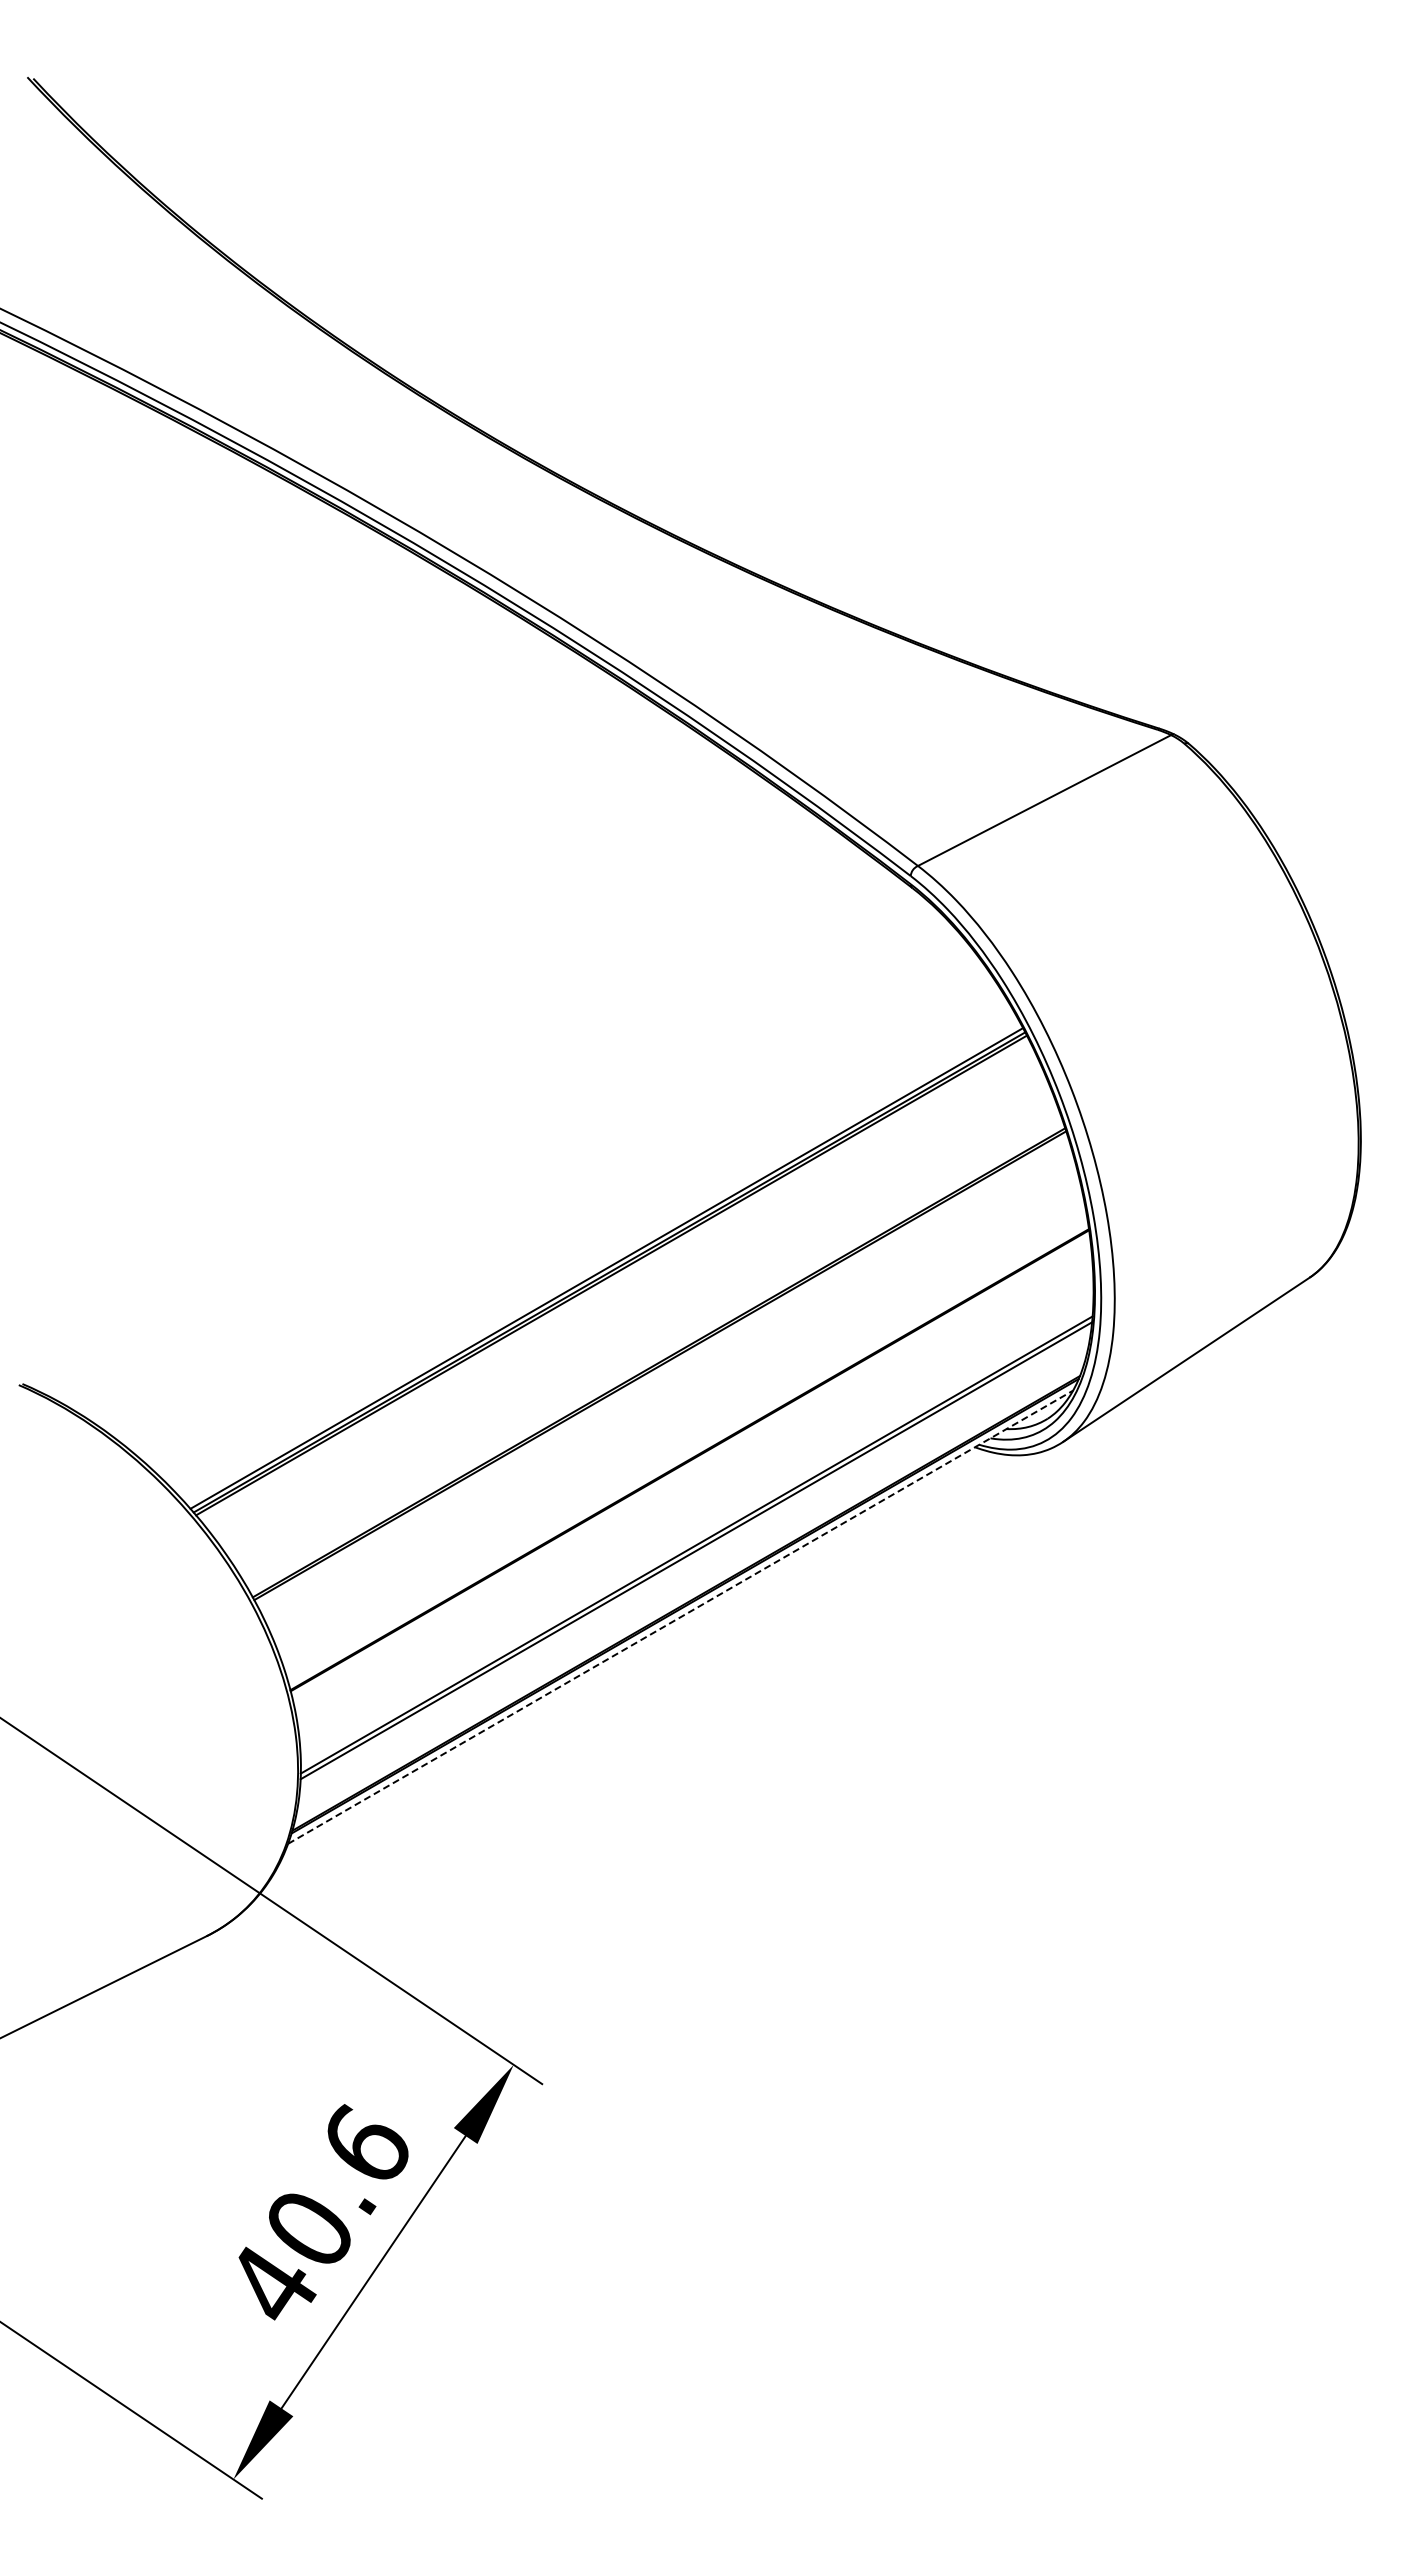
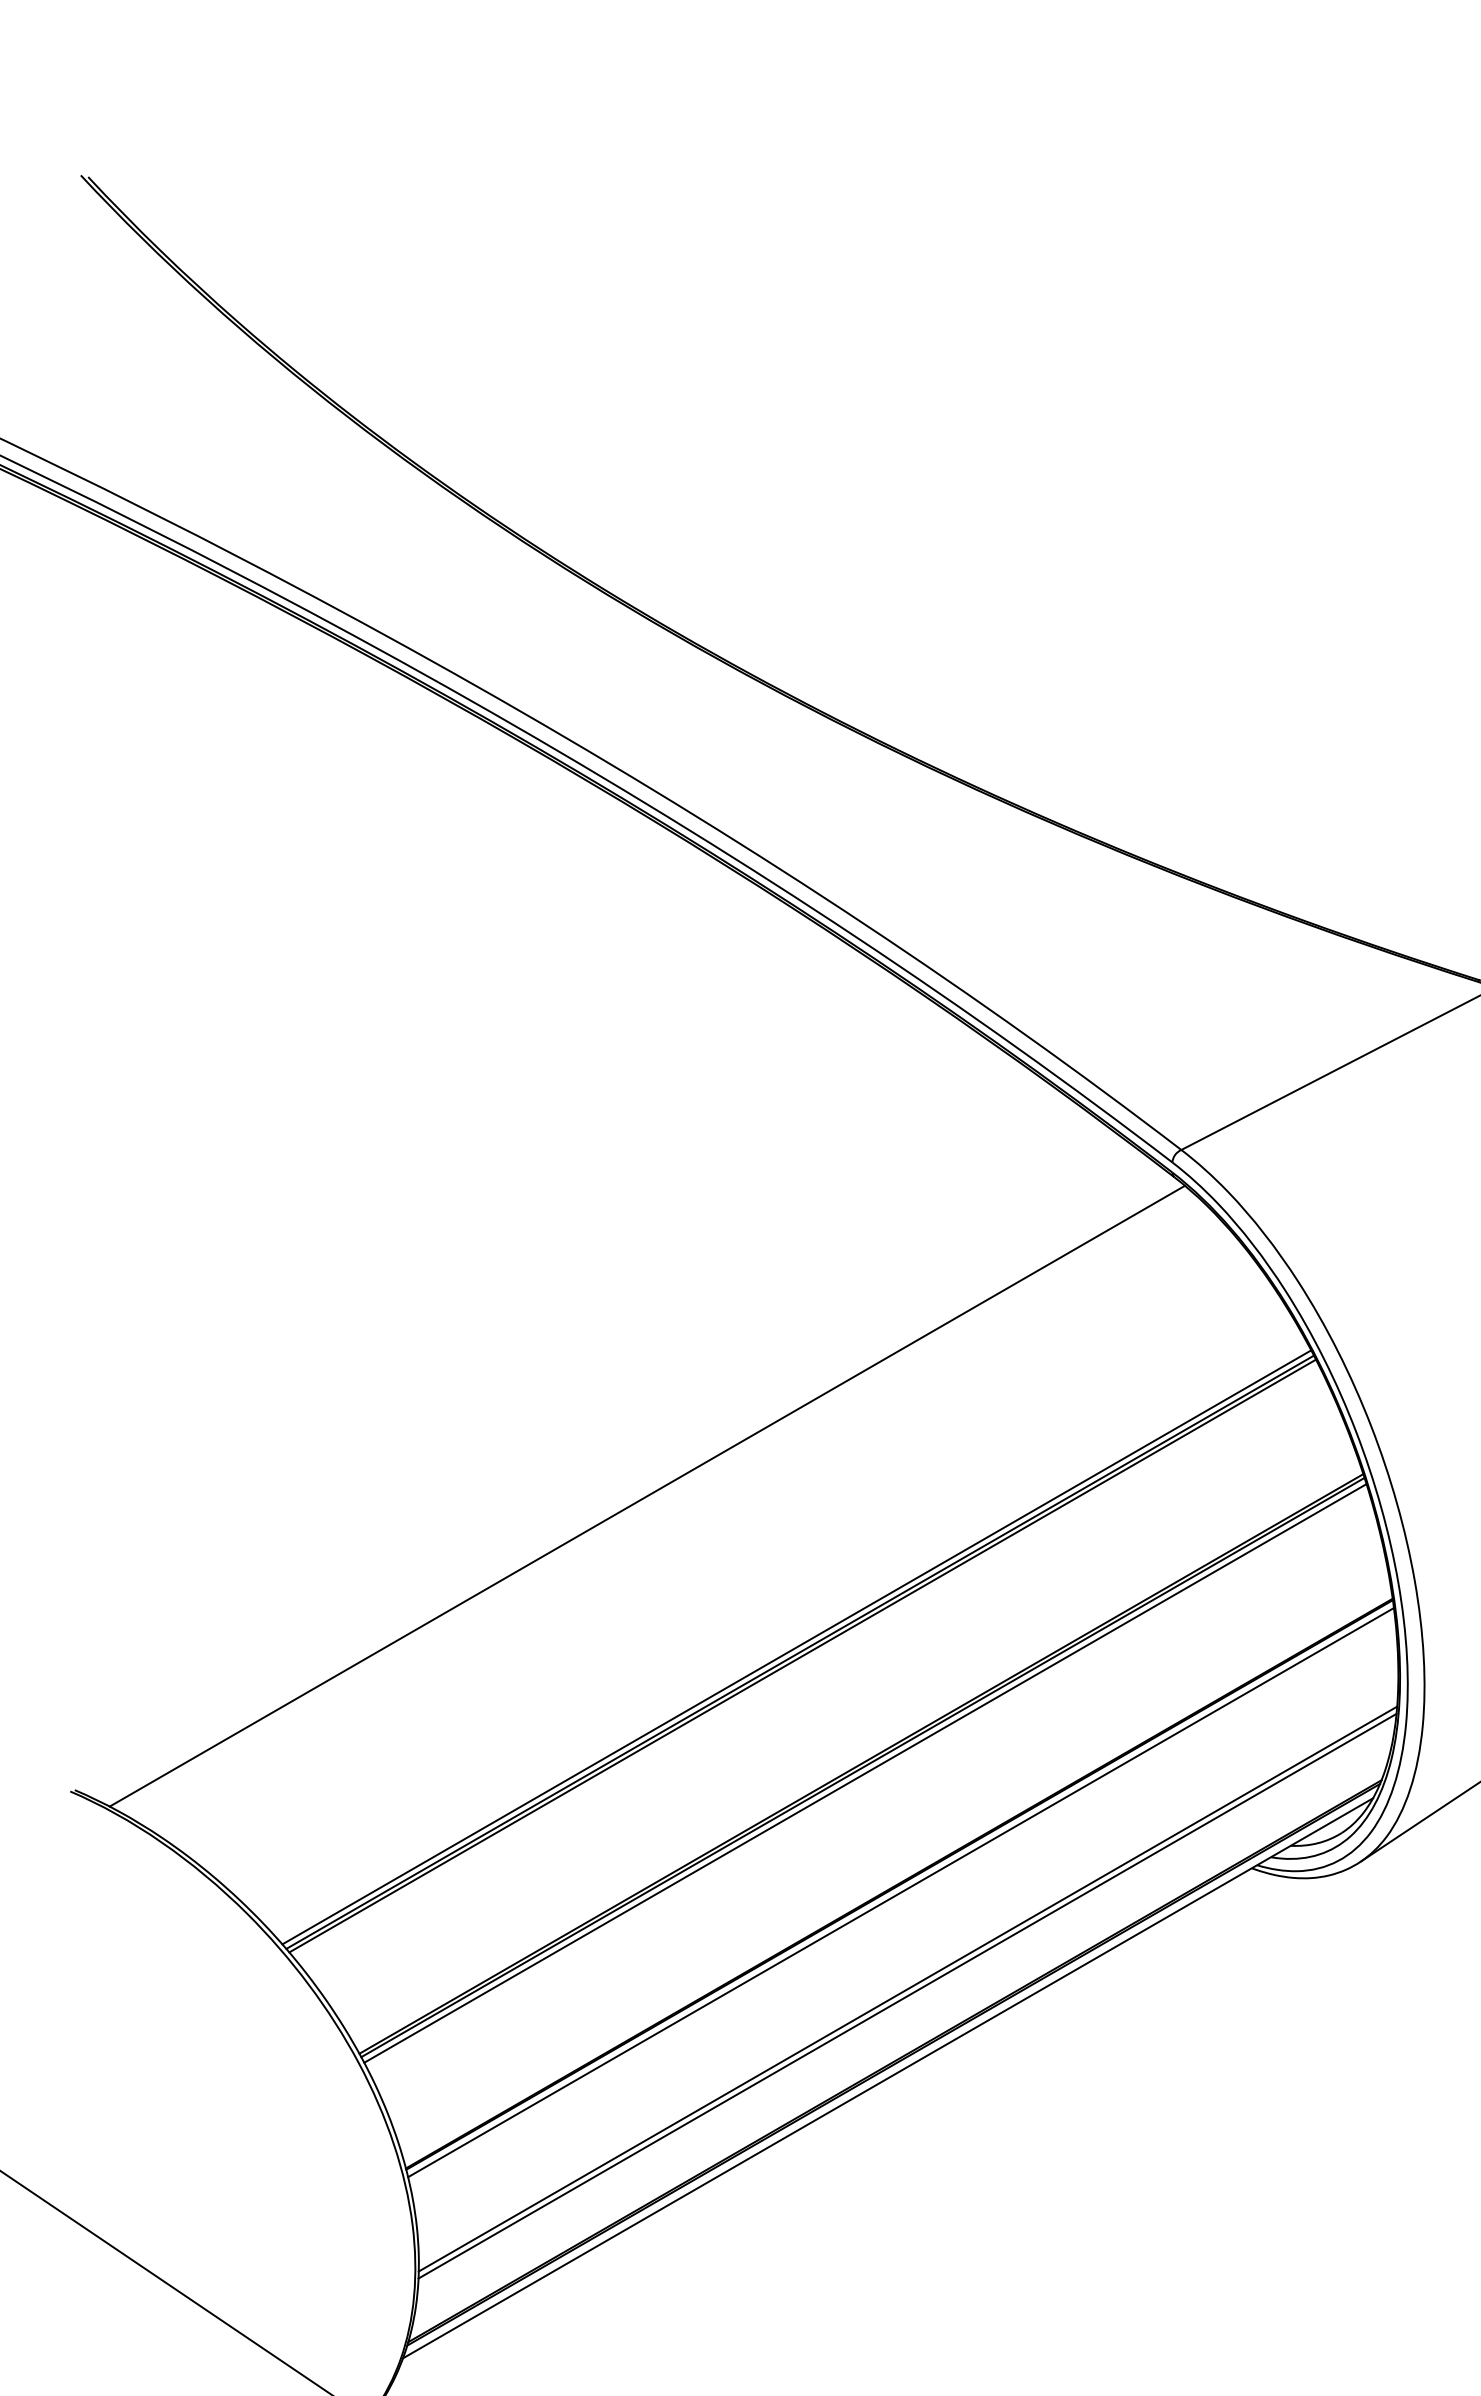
line: (485, 1145) -> (646, 1495), added
line: (661, 1370) -> (864, 1773), added
line: (691, 1466) -> (901, 1892), added
line: (681, 1616) -> (889, 2077), dashed -> solid

